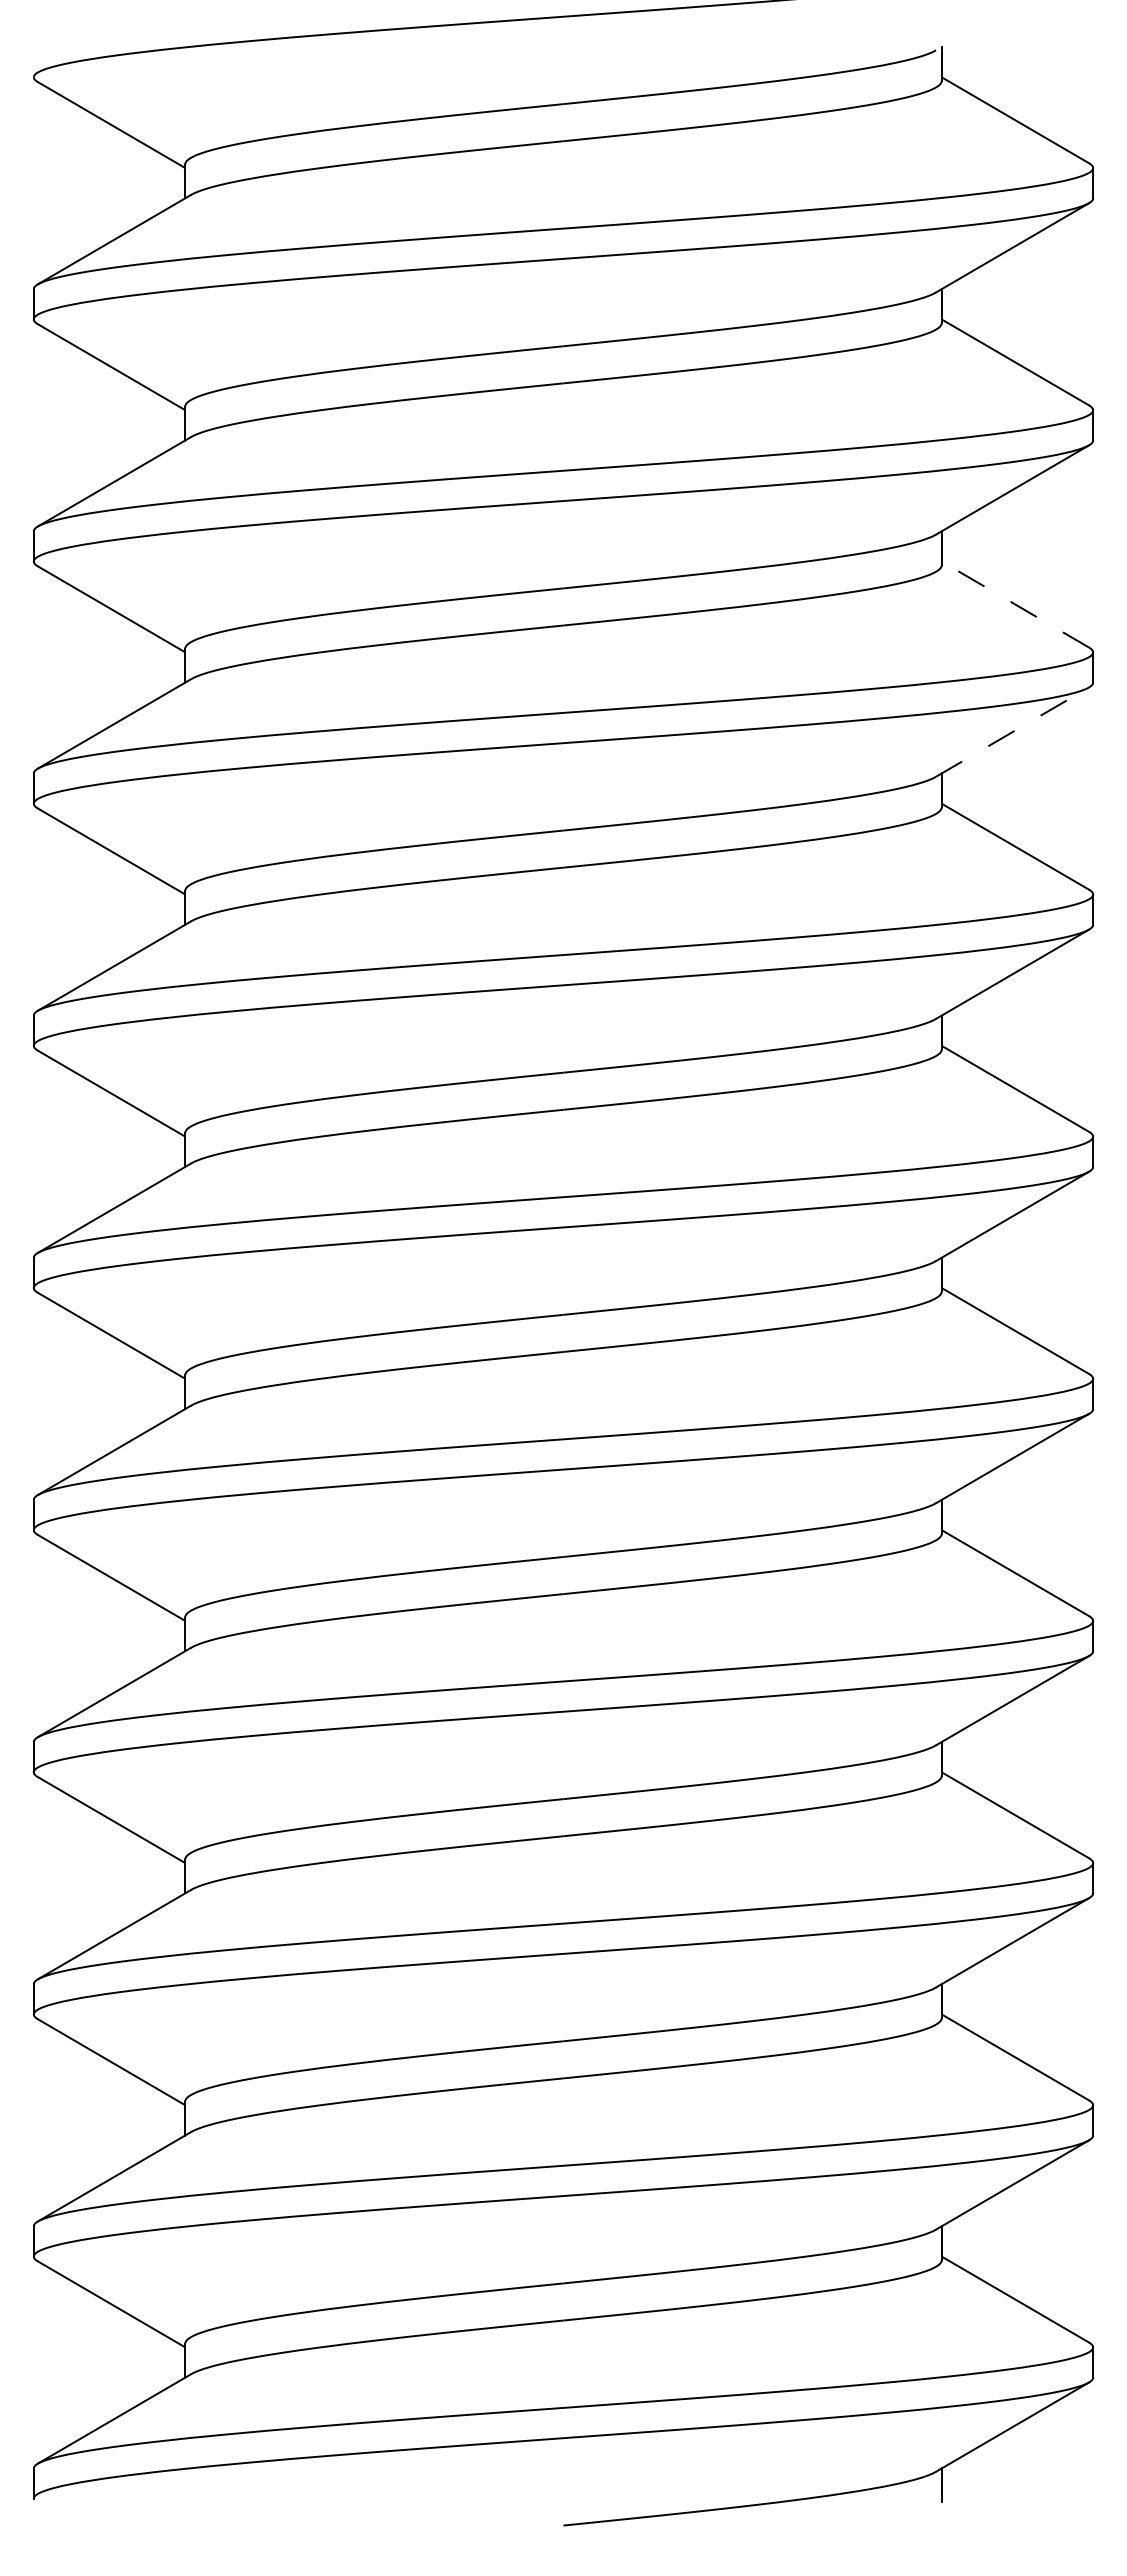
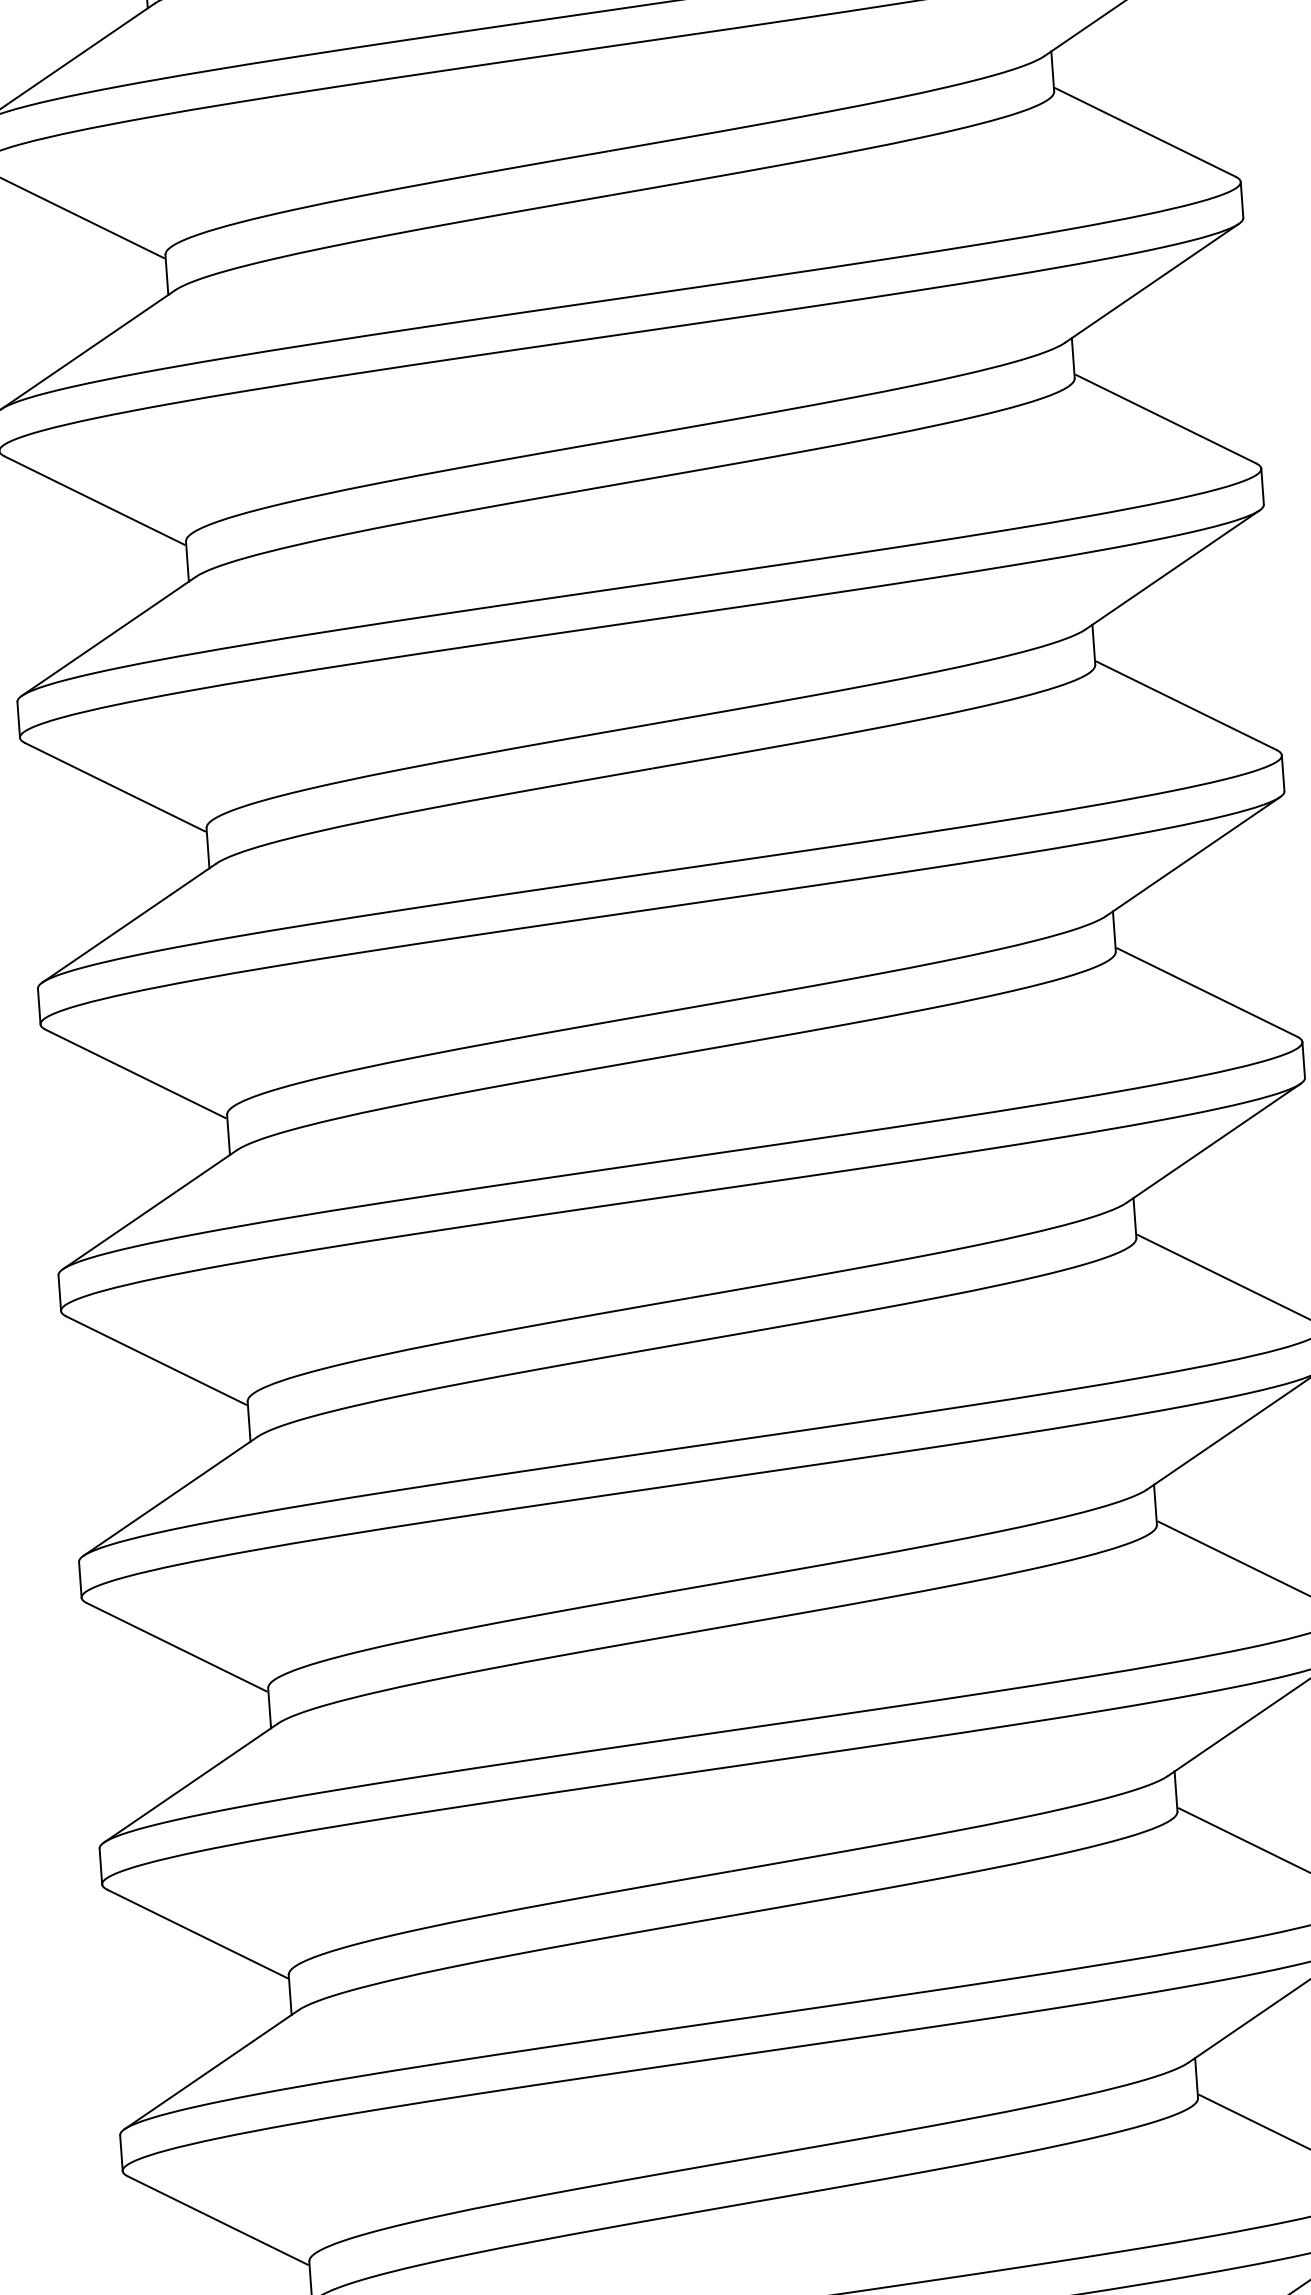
line: (1015, 604) -> (1165, 418), dashed -> solid
line: (1012, 732) -> (1172, 570), dashed -> solid

